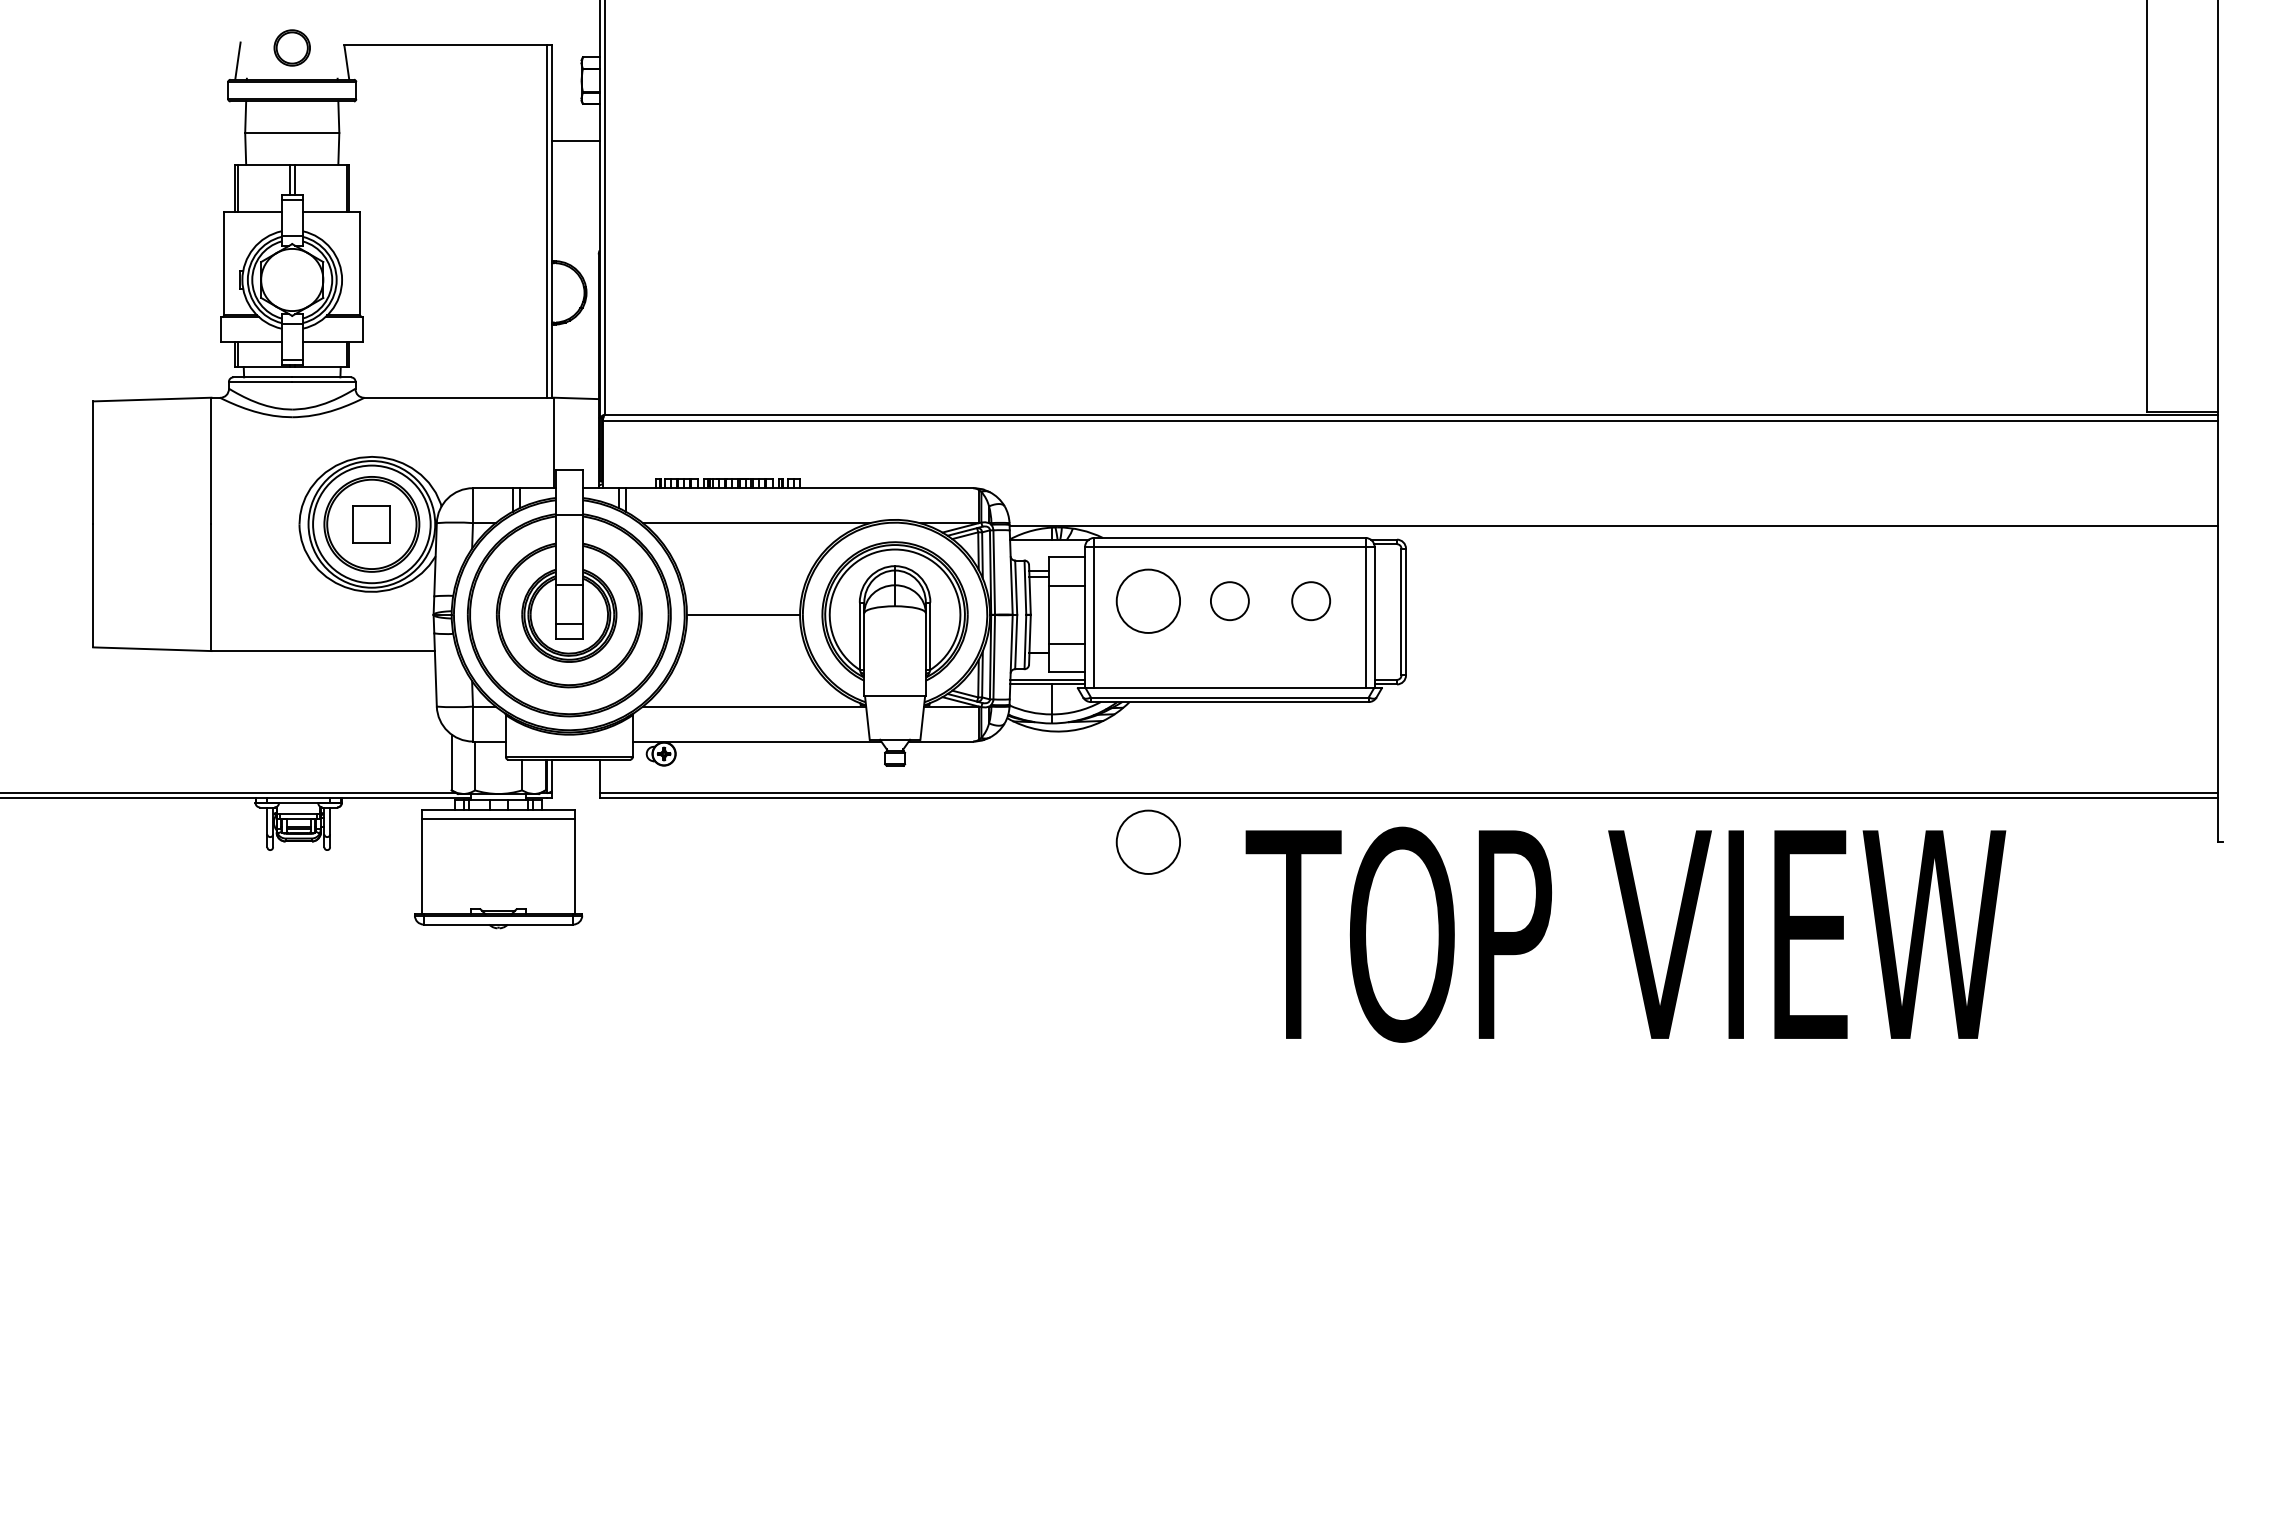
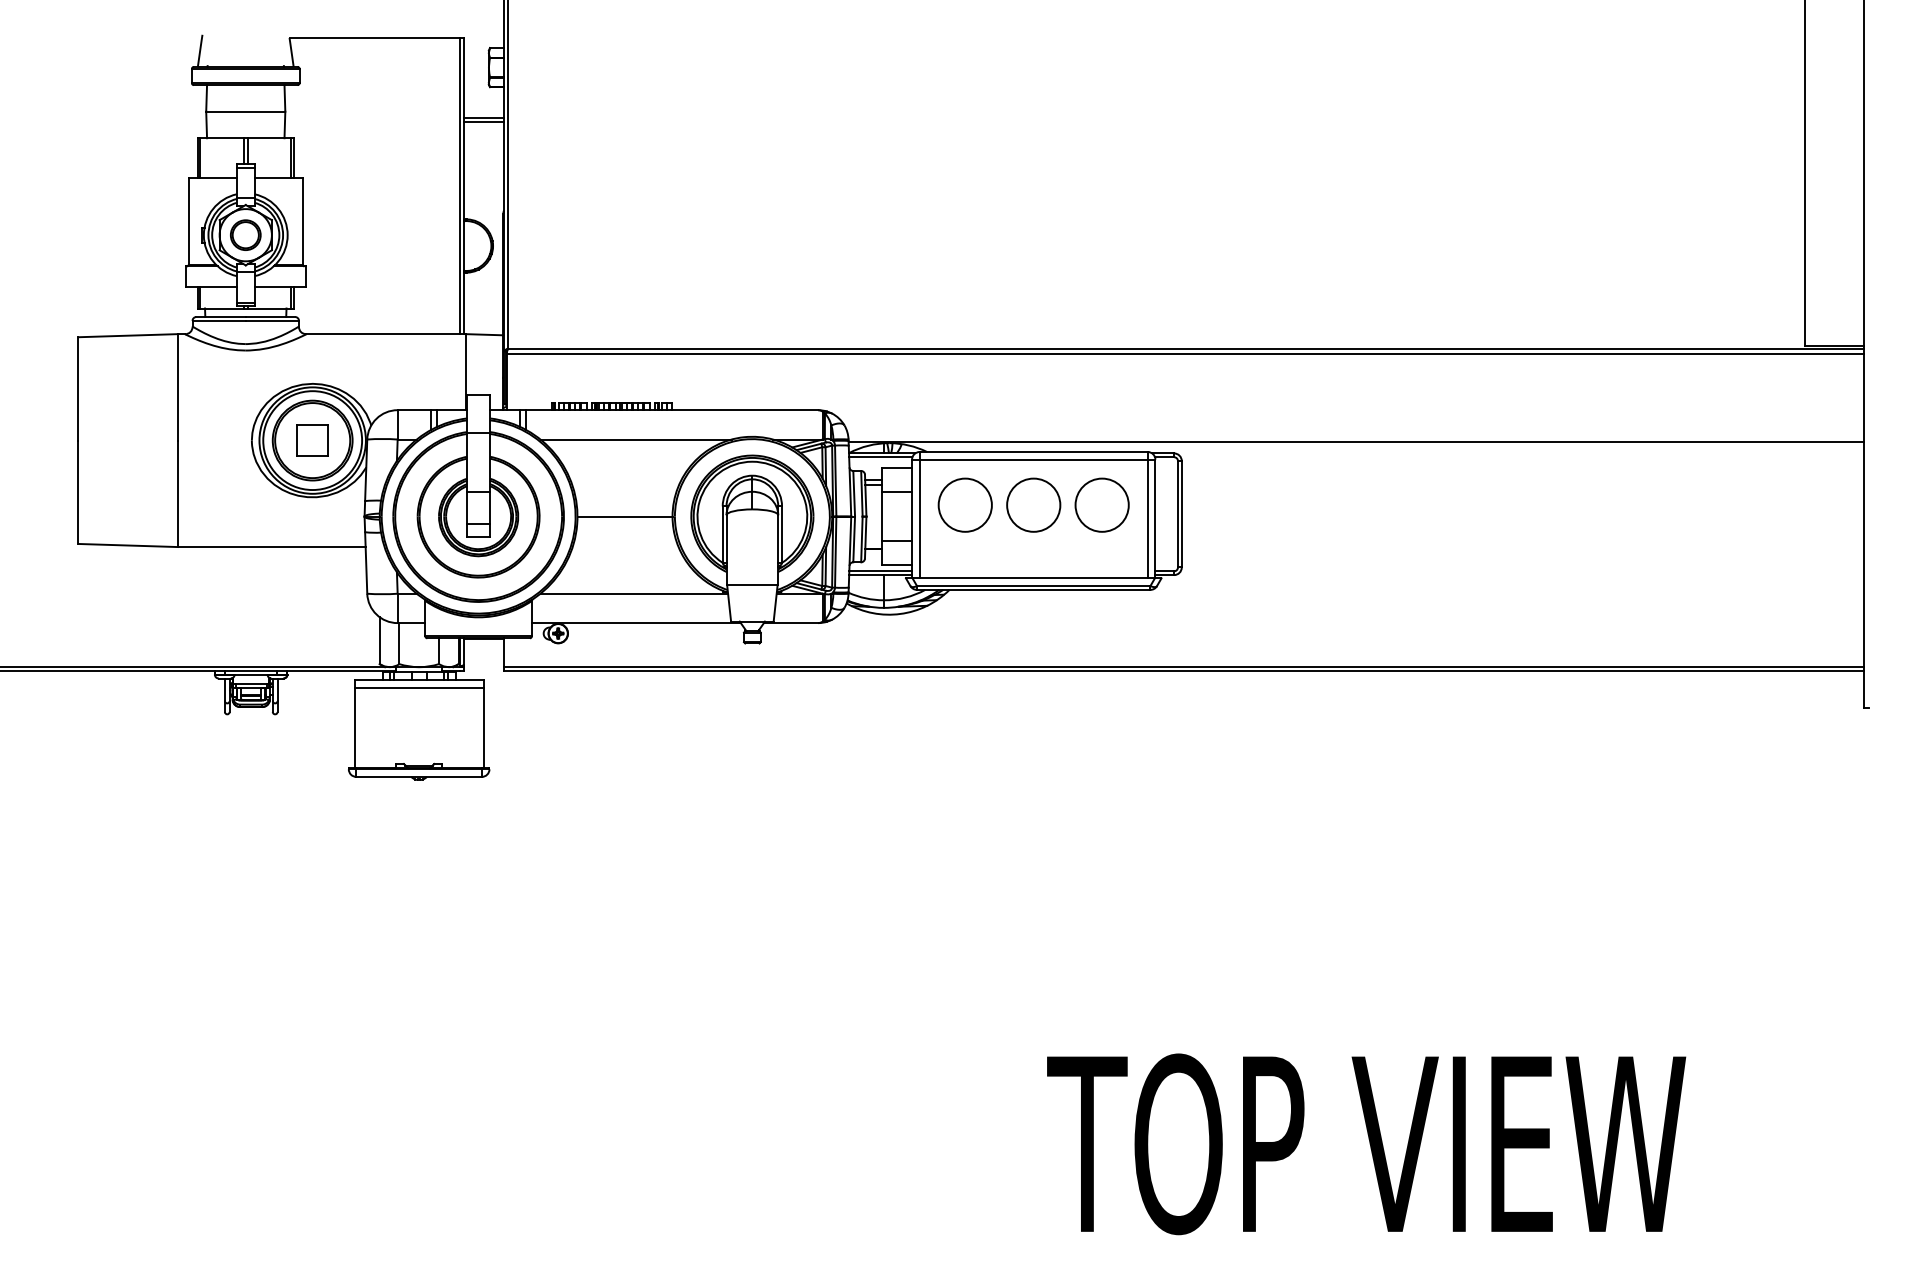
part: (291, 47) -> (245, 234), moved
line: (575, 145) -> (483, 122), added
line: (1047, 544) -> (880, 457), added
circle: (1229, 600) -> (1033, 504), size x1.67
circle: (1310, 600) -> (1101, 504), size x1.67
circle: (1147, 841) -> (964, 707), removed
text: (1625, 934) -> (1366, 1144), moved

